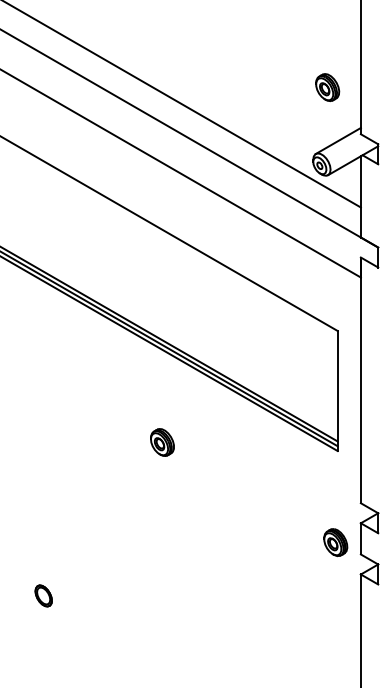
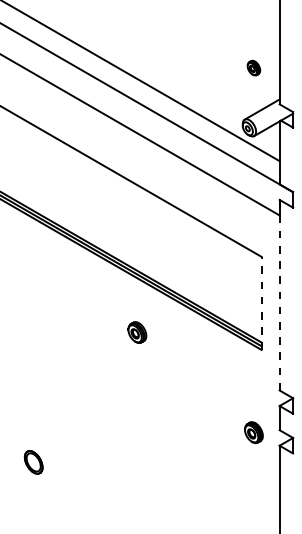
part: (327, 87) -> (253, 68), size x0.7
line: (360, 380) -> (279, 295), solid -> dashed
line: (337, 390) -> (261, 303), solid -> dashed
part: (162, 442) -> (137, 332), moved
part: (335, 542) -> (253, 432), moved
part: (43, 595) -> (33, 462), size x1.4

